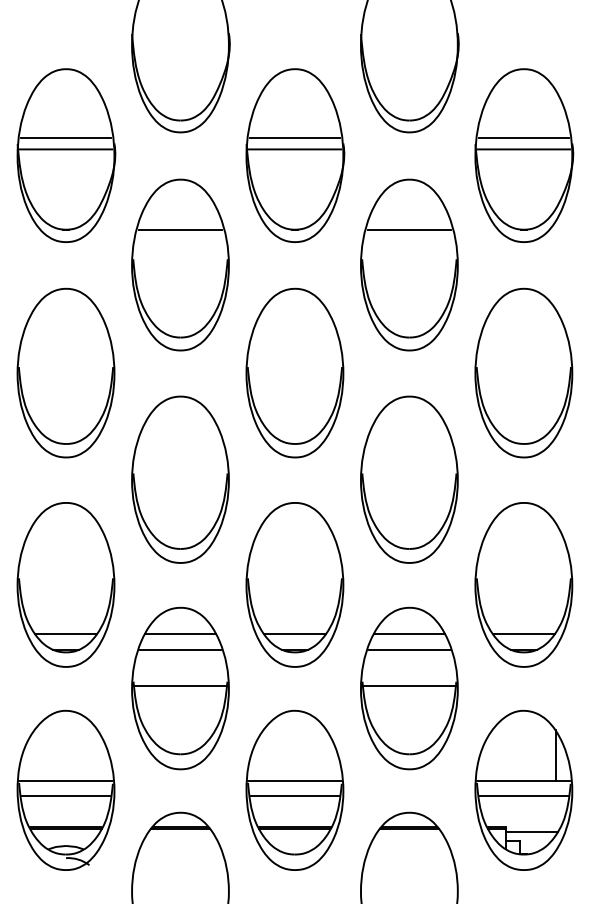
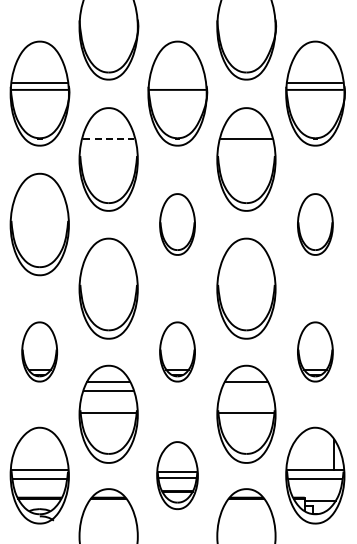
line: (294, 138) -> (177, 83), removed
line: (181, 230) -> (109, 138), solid -> dashed
part: (294, 373) -> (177, 224), size x0.6
part: (524, 373) -> (315, 224), size x0.6
part: (65, 584) -> (39, 351), size x0.6
part: (294, 584) -> (177, 351), size x0.6
part: (524, 584) -> (315, 351), size x0.6
line: (407, 648) -> (245, 390), removed
part: (294, 790) -> (177, 475), size x0.7

